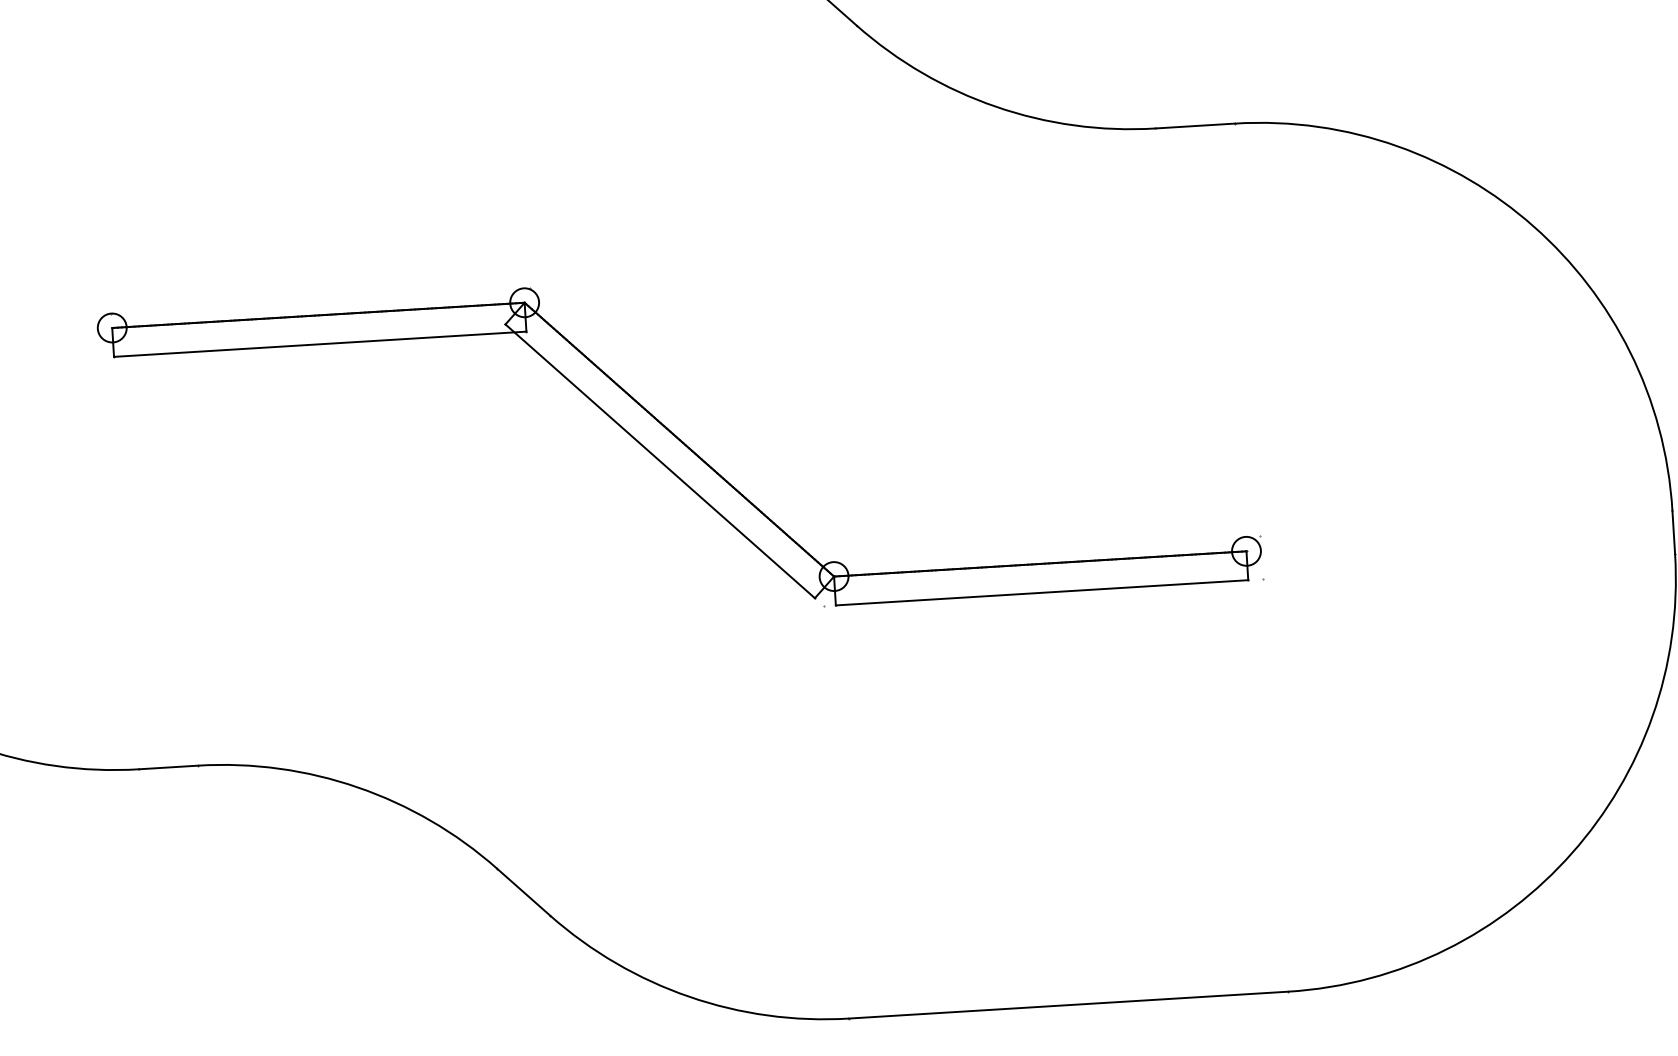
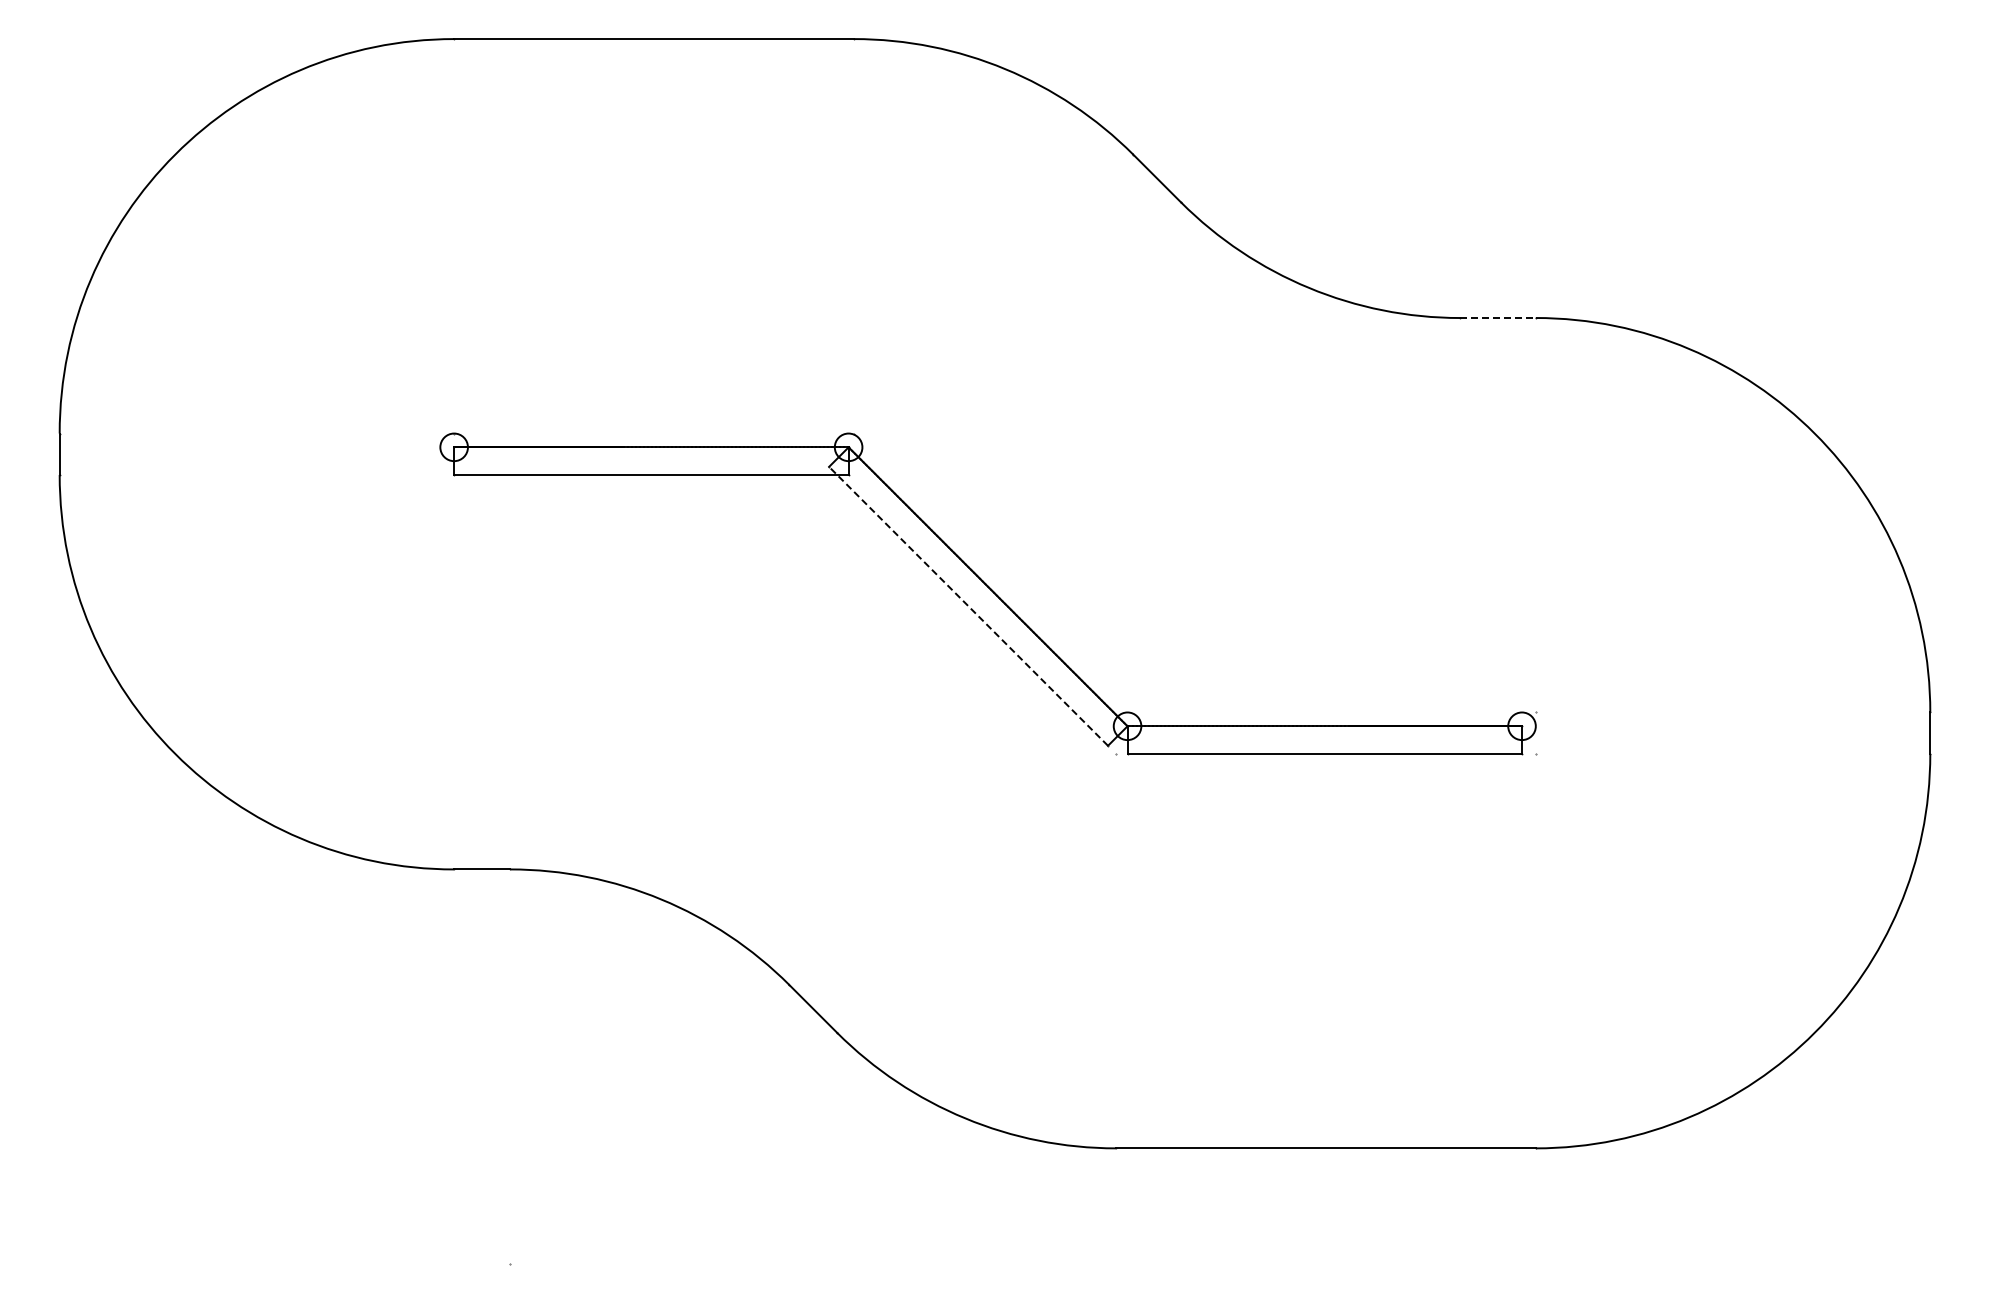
line: (1194, 126) -> (1497, 318), solid -> dashed
line: (660, 461) -> (968, 606), solid -> dashed

